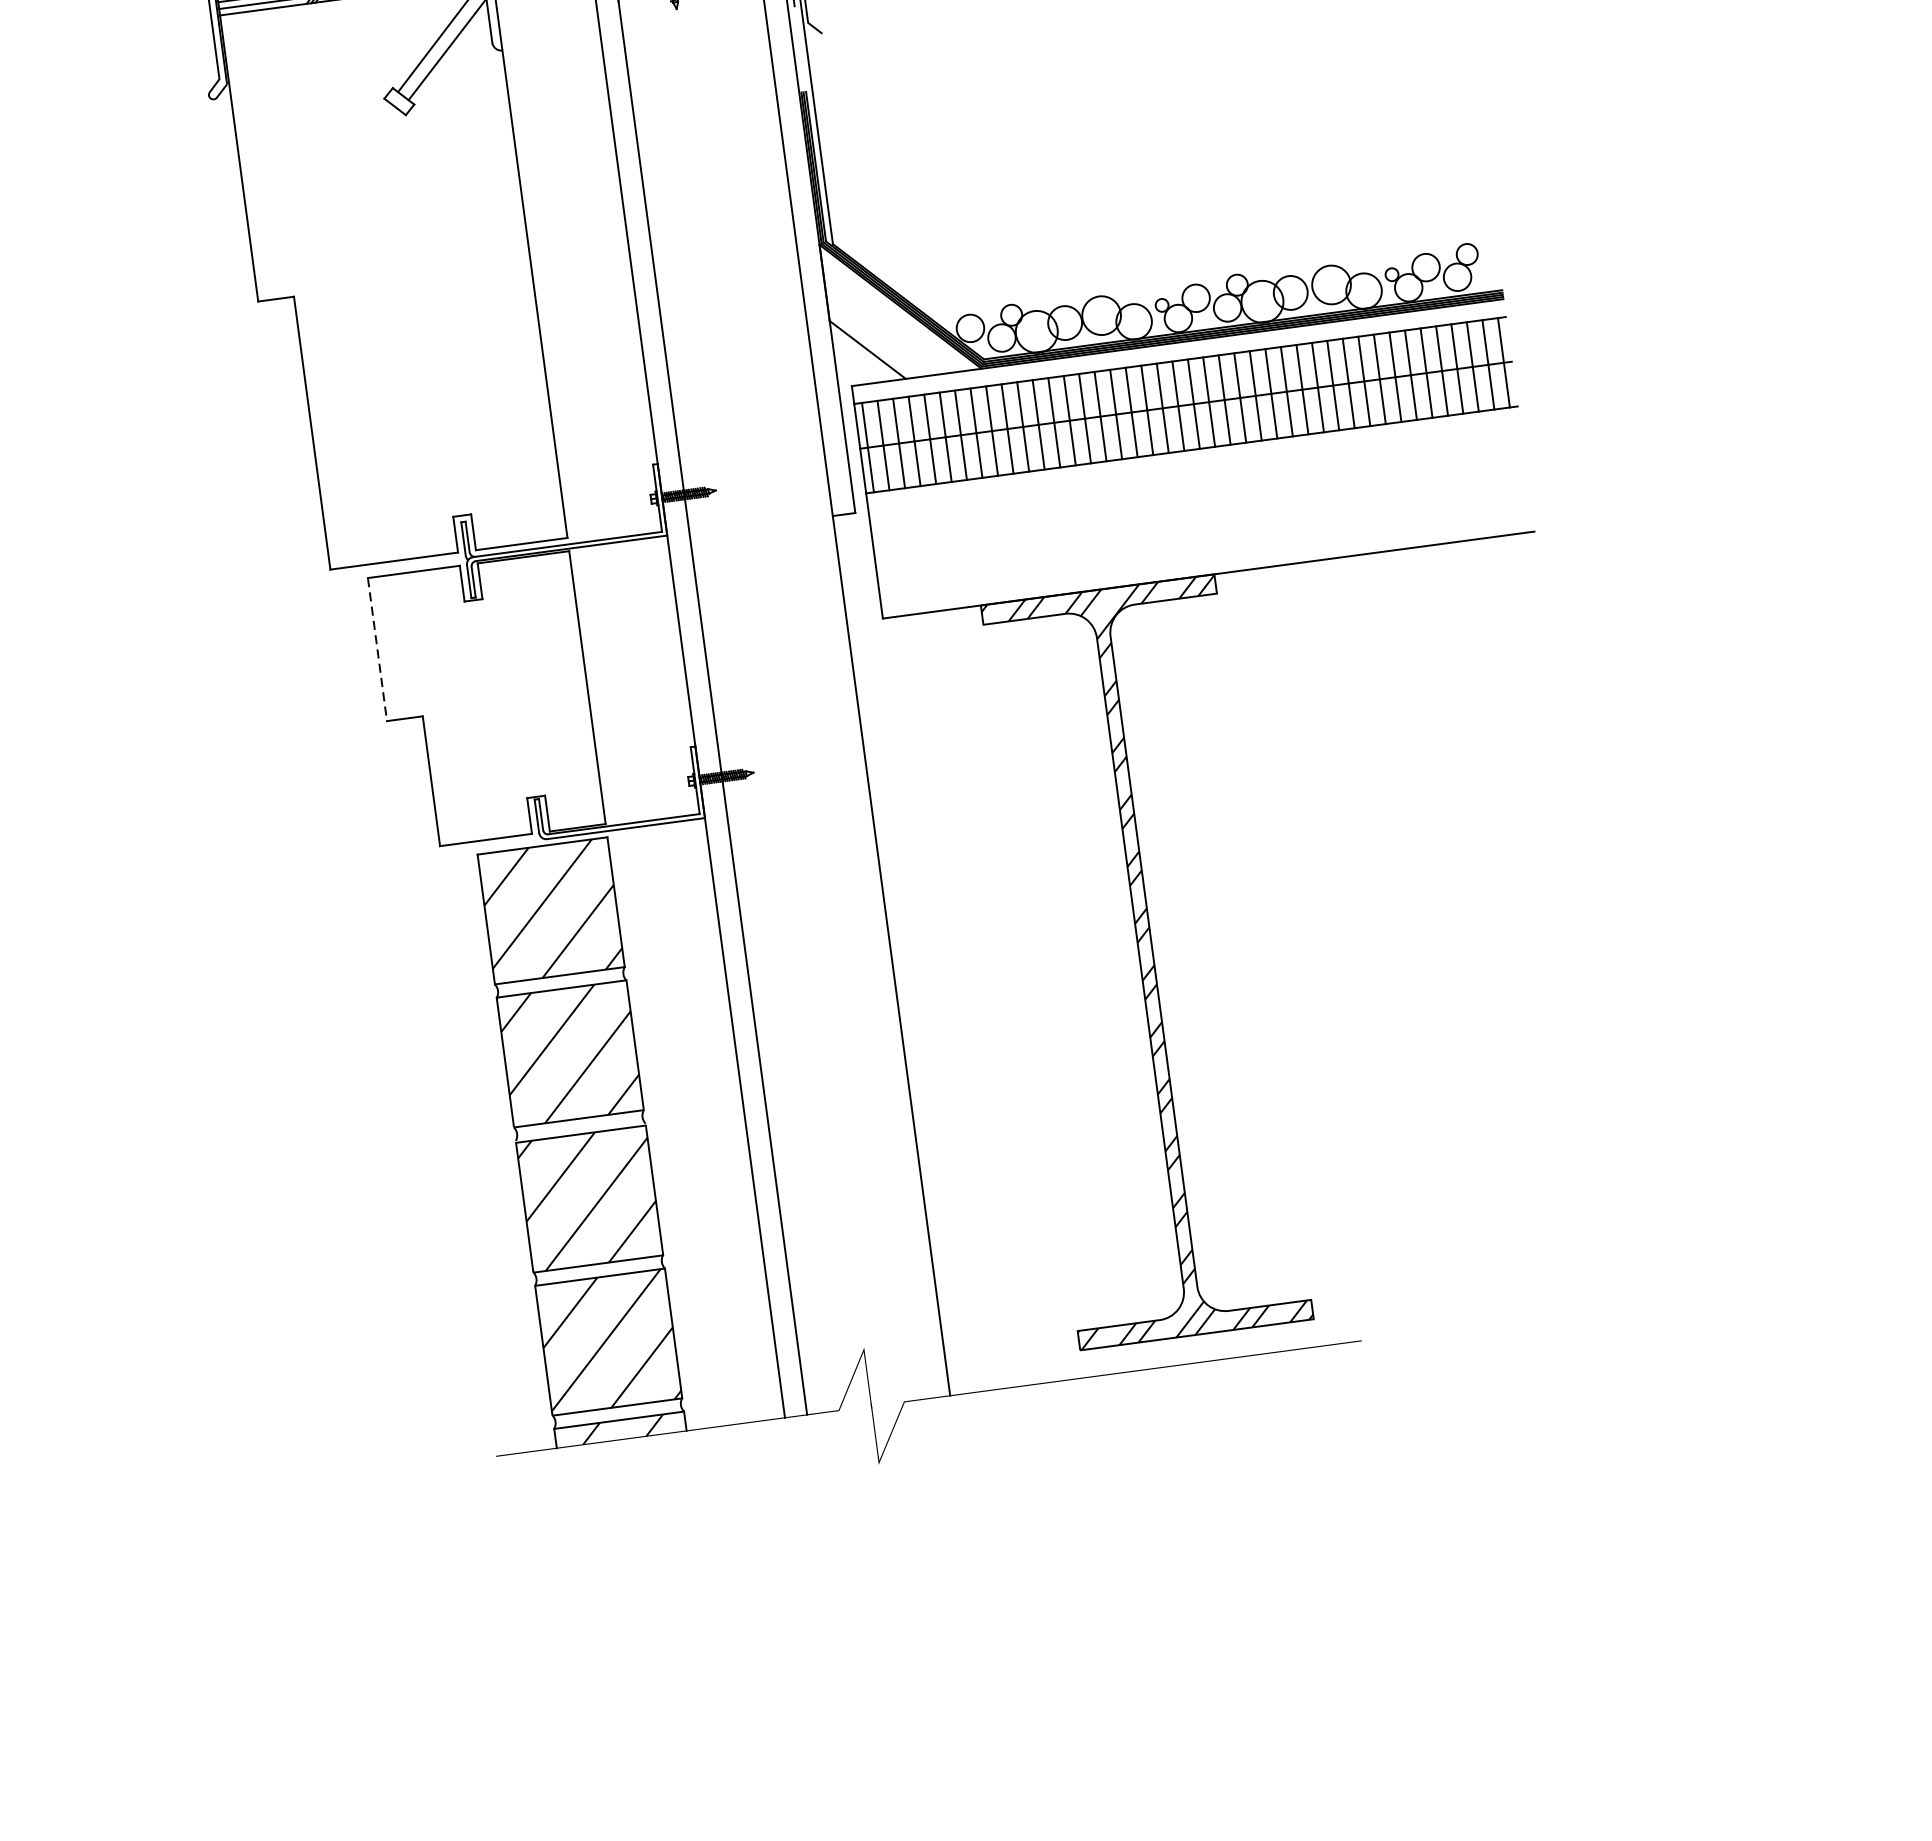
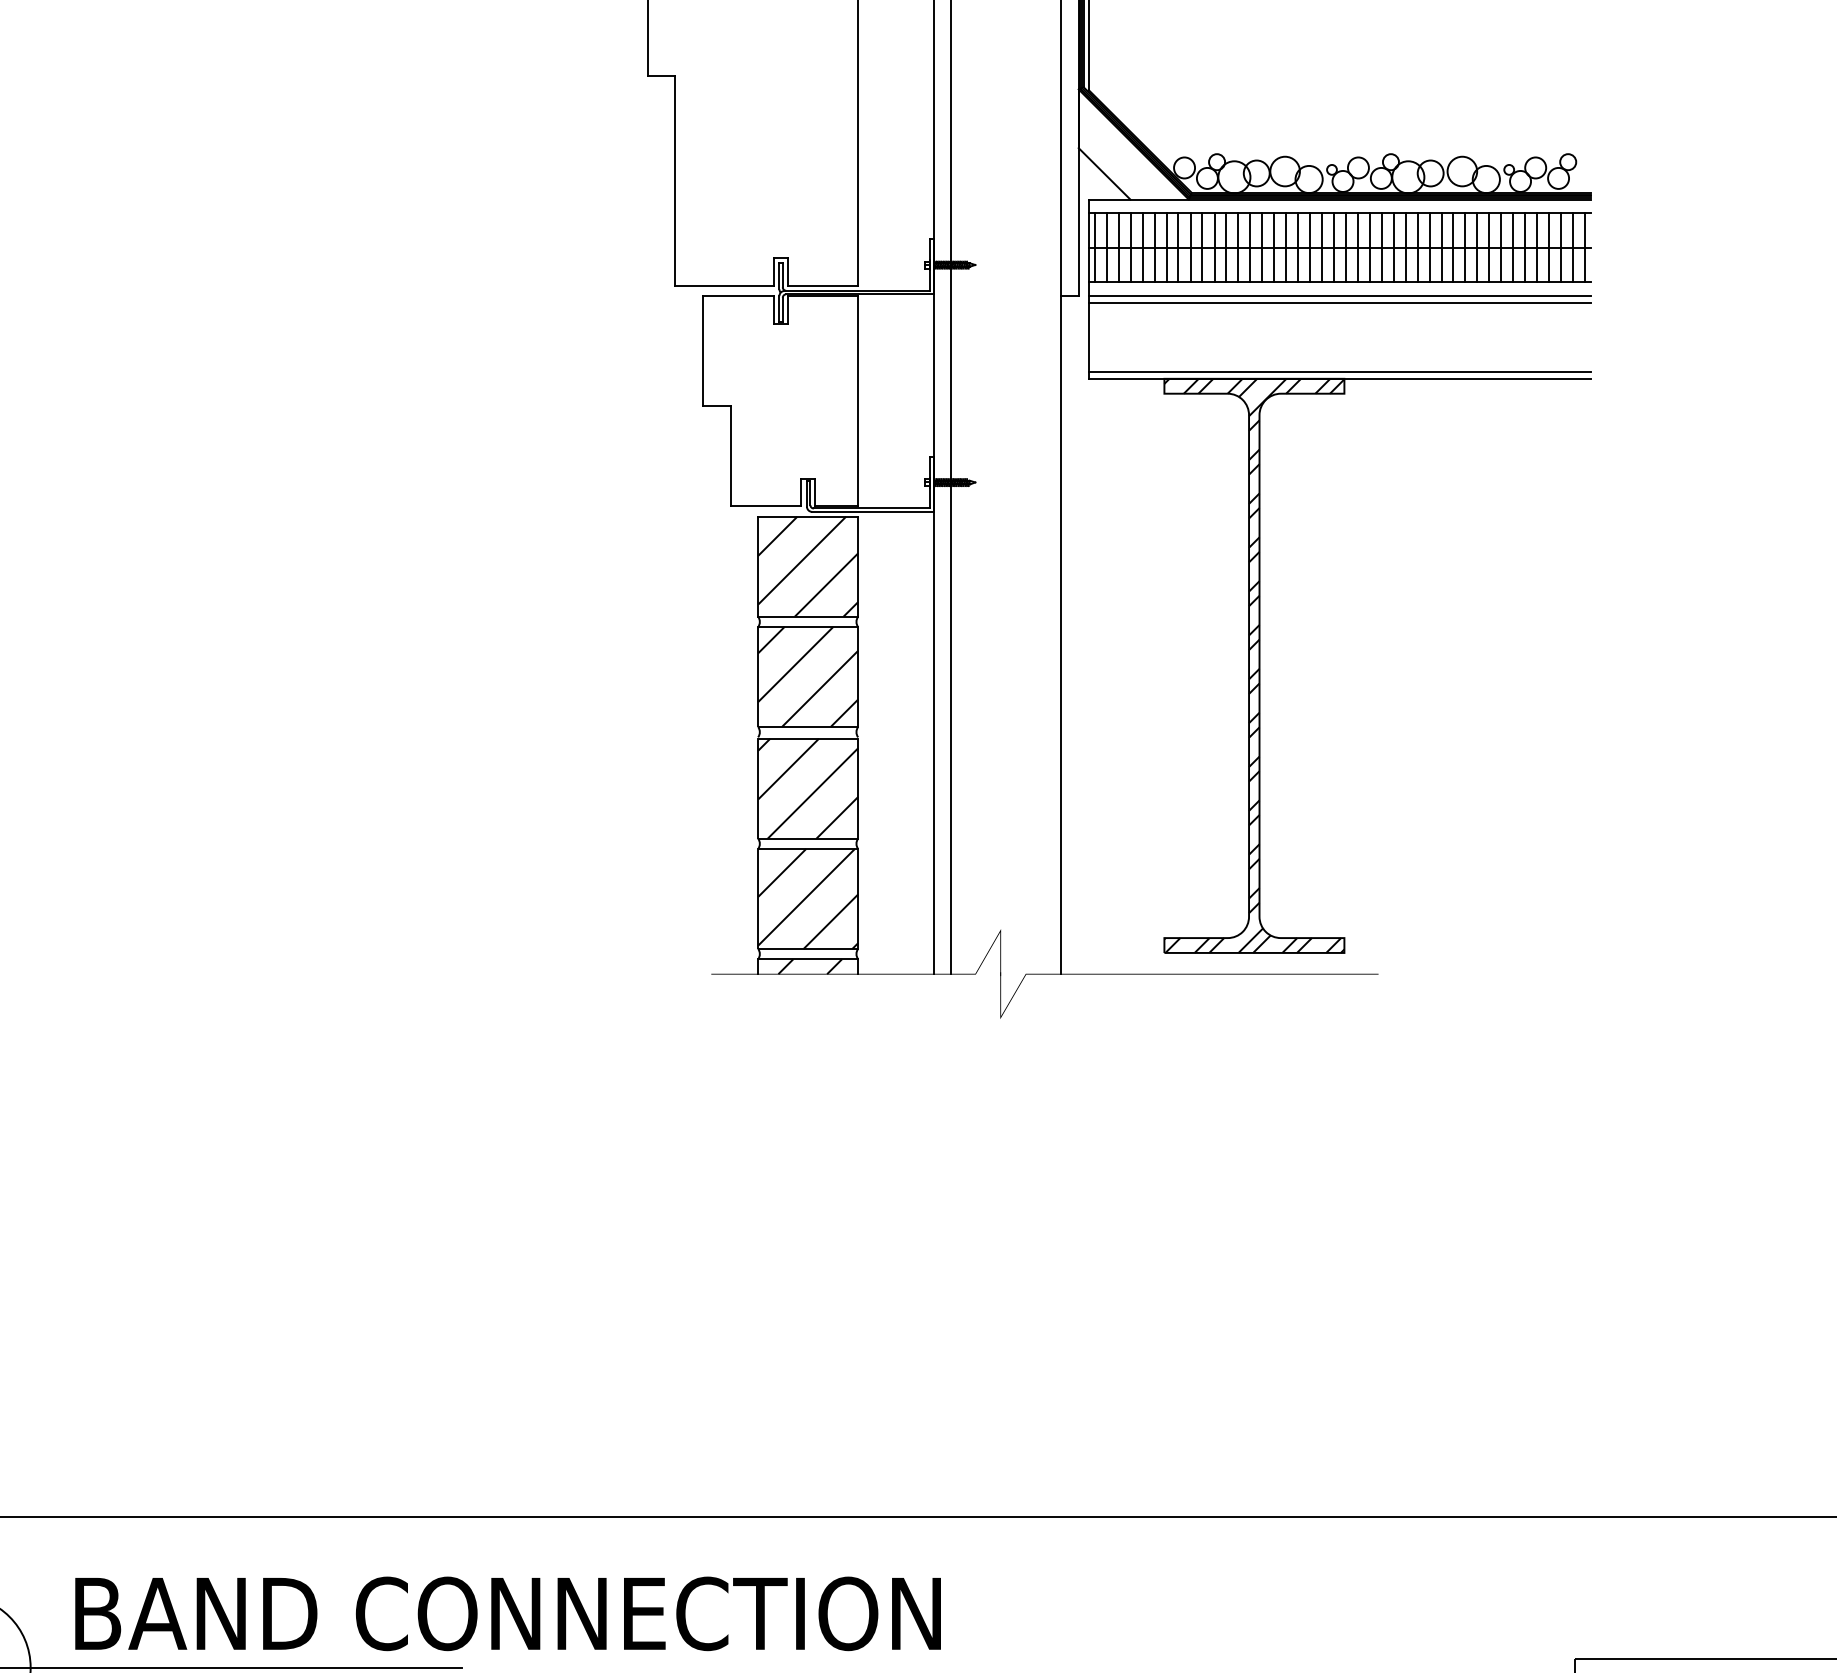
line: (1193, 468) -> (1339, 296), added
line: (1194, 477) -> (1339, 303), added
line: (1206, 565) -> (1339, 371), added
line: (378, 649) -> (703, 351), dashed -> solid

